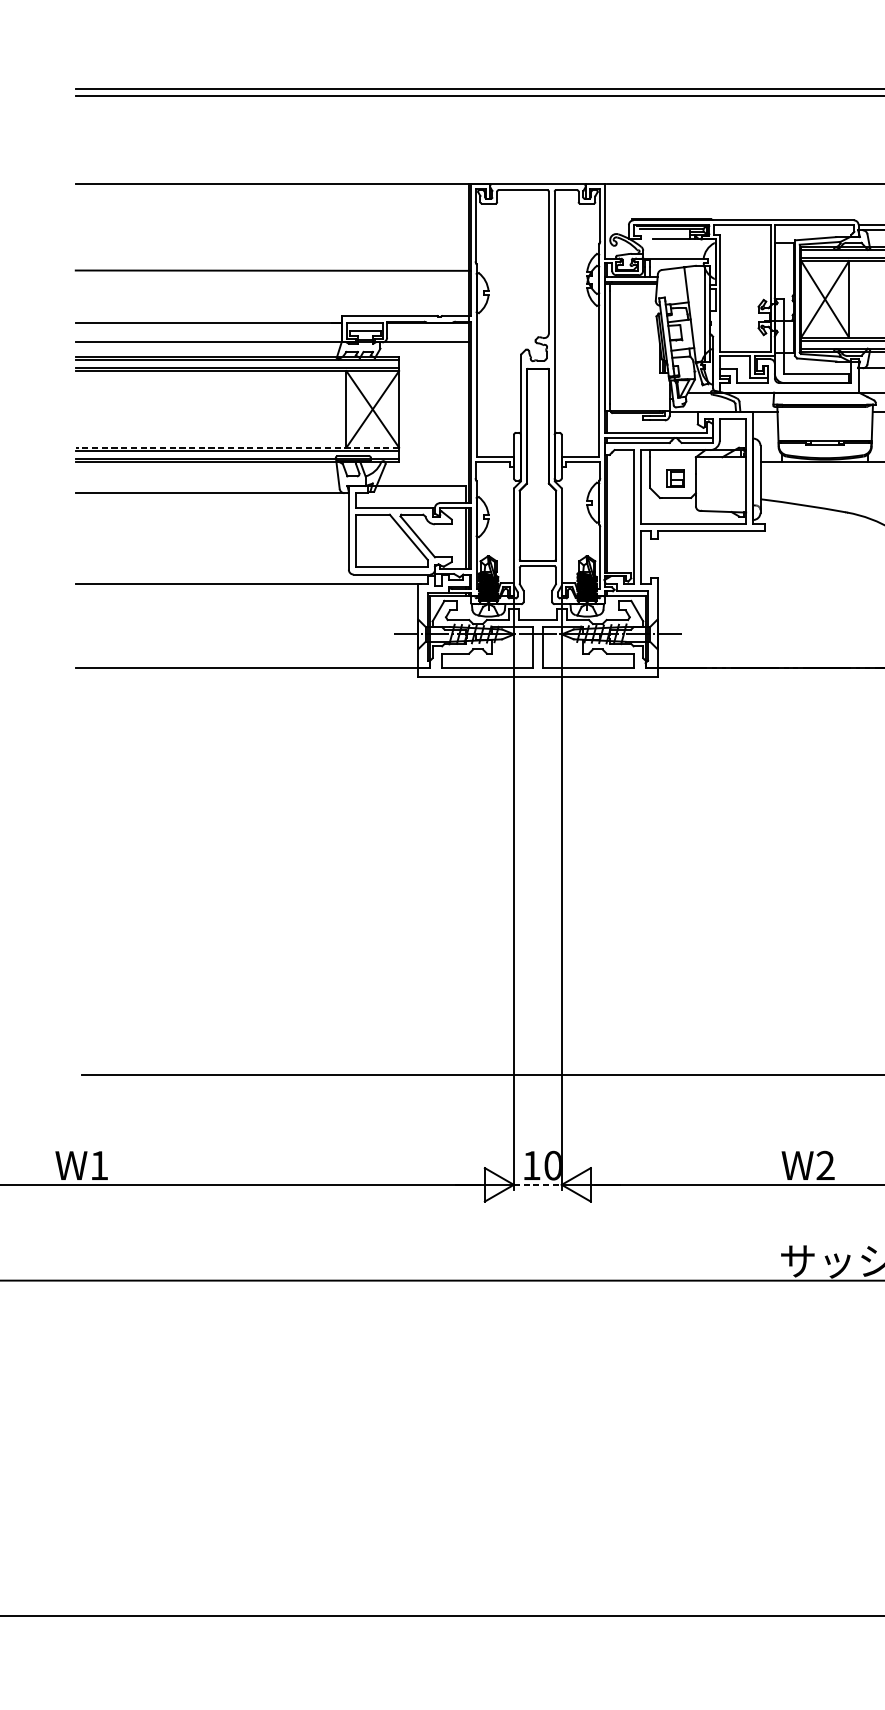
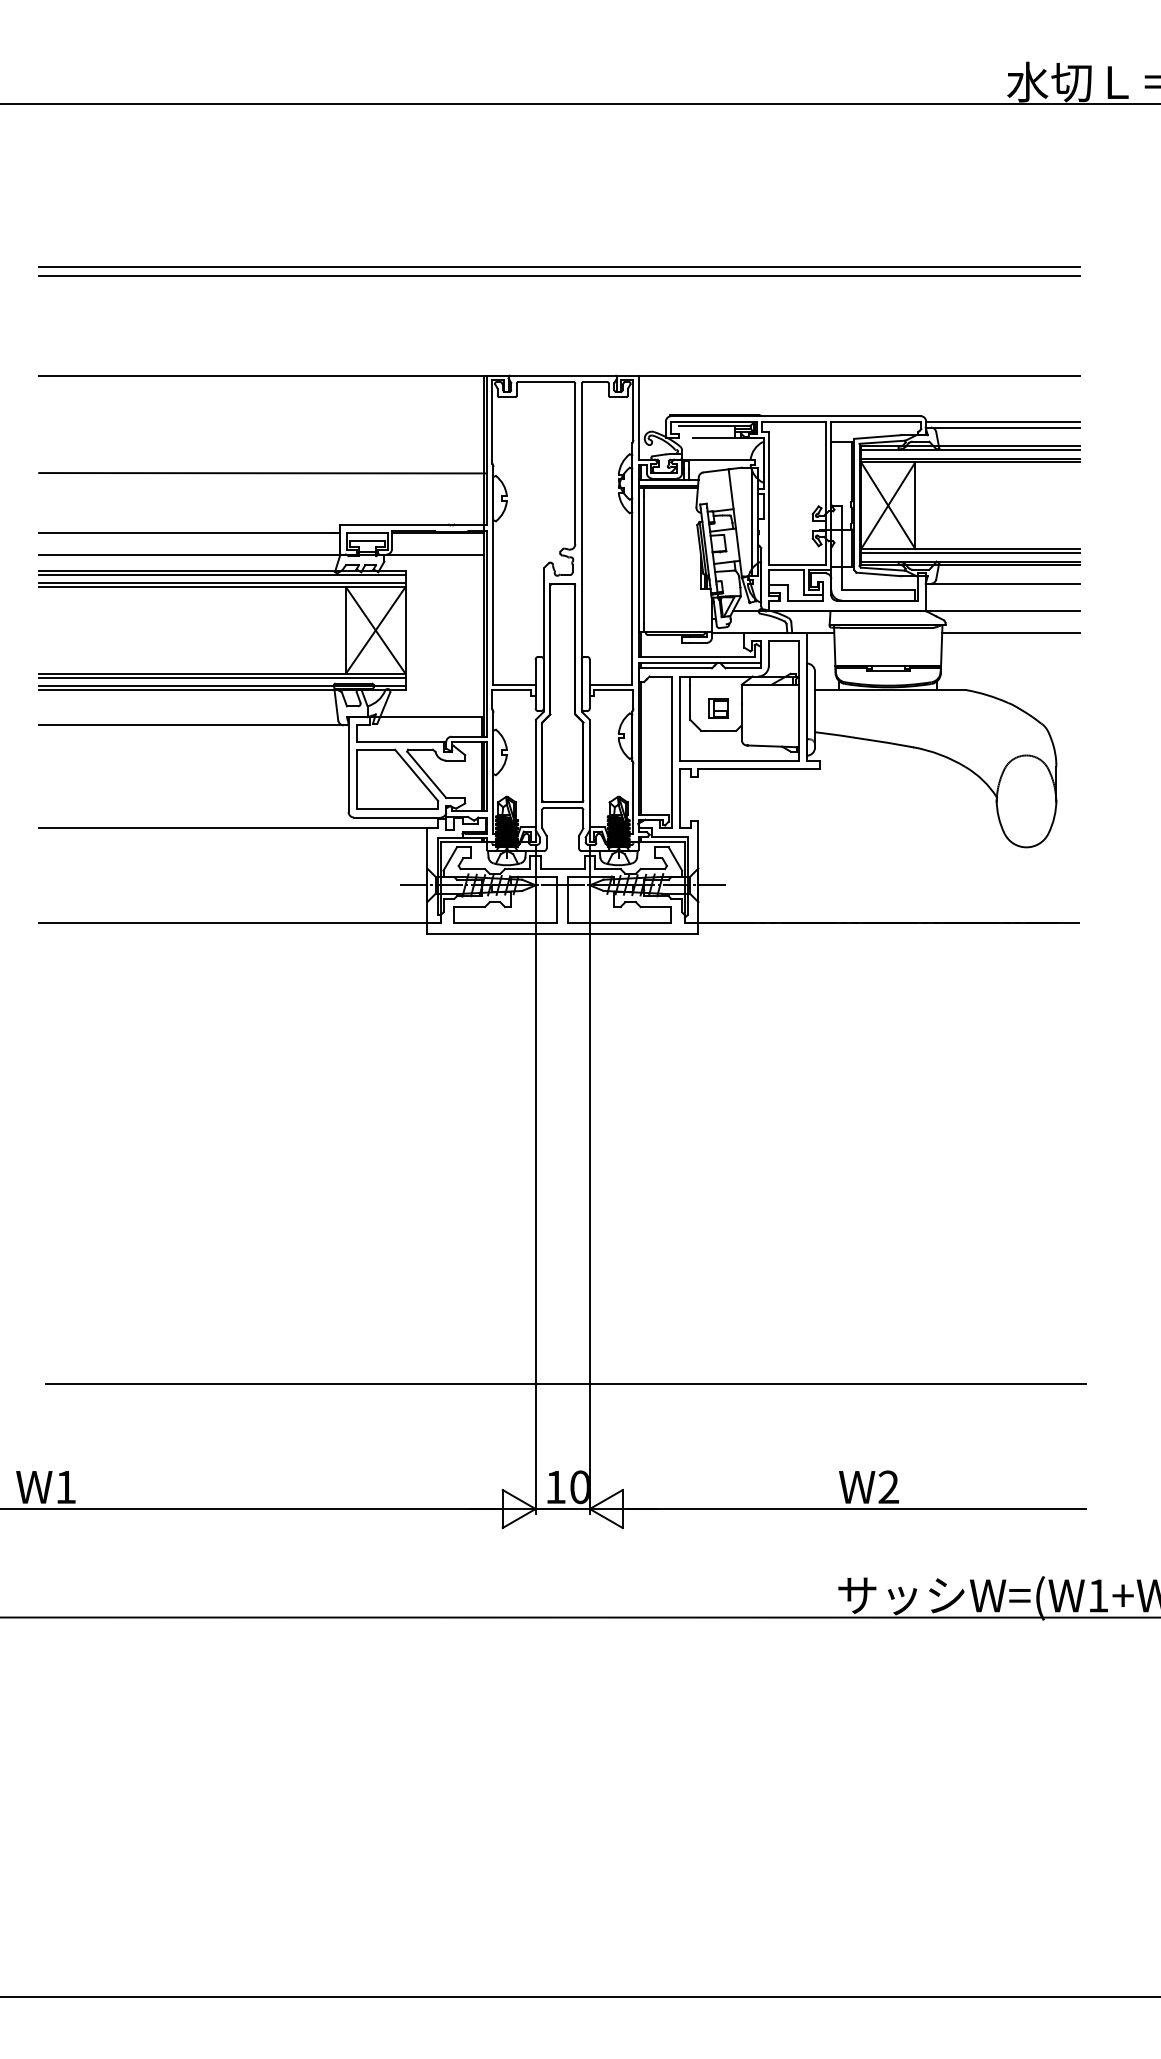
line: (236, 447) -> (221, 673), dashed -> solid
line: (538, 1185) -> (563, 1509), dashed -> solid

